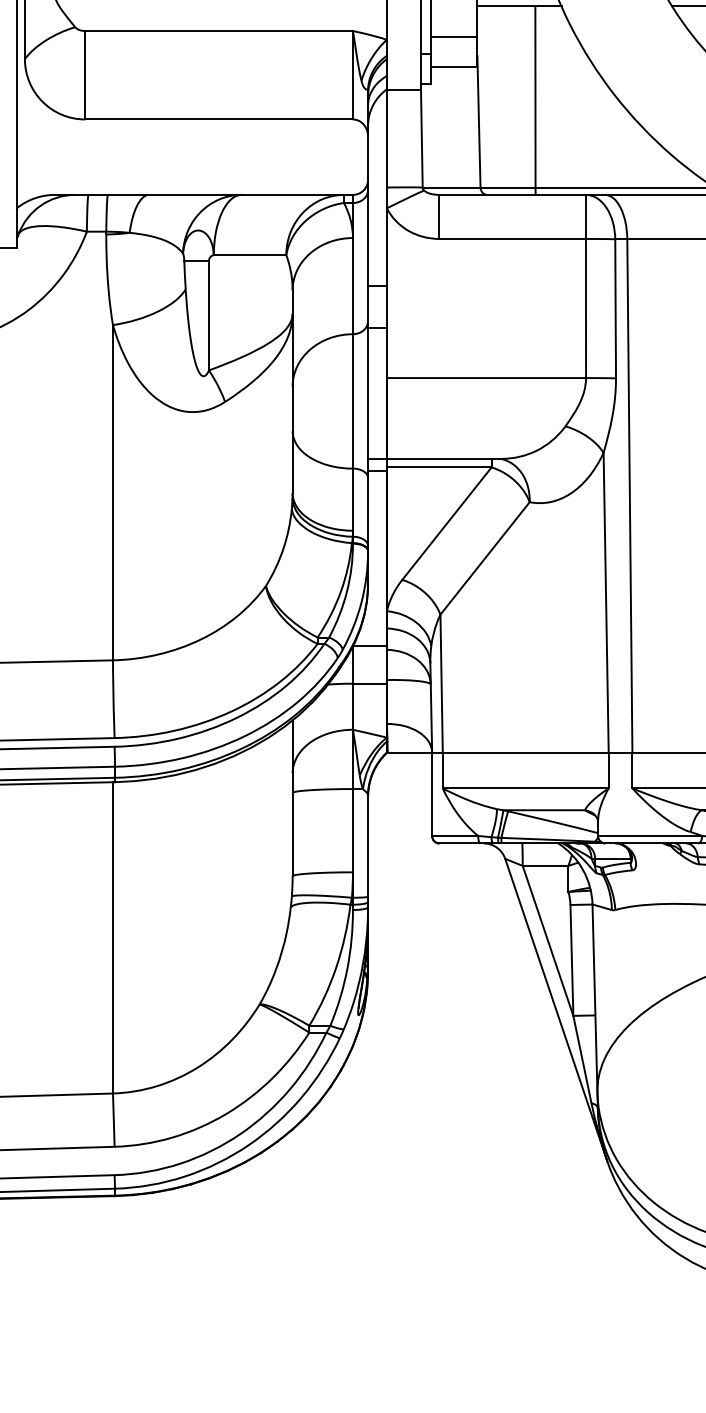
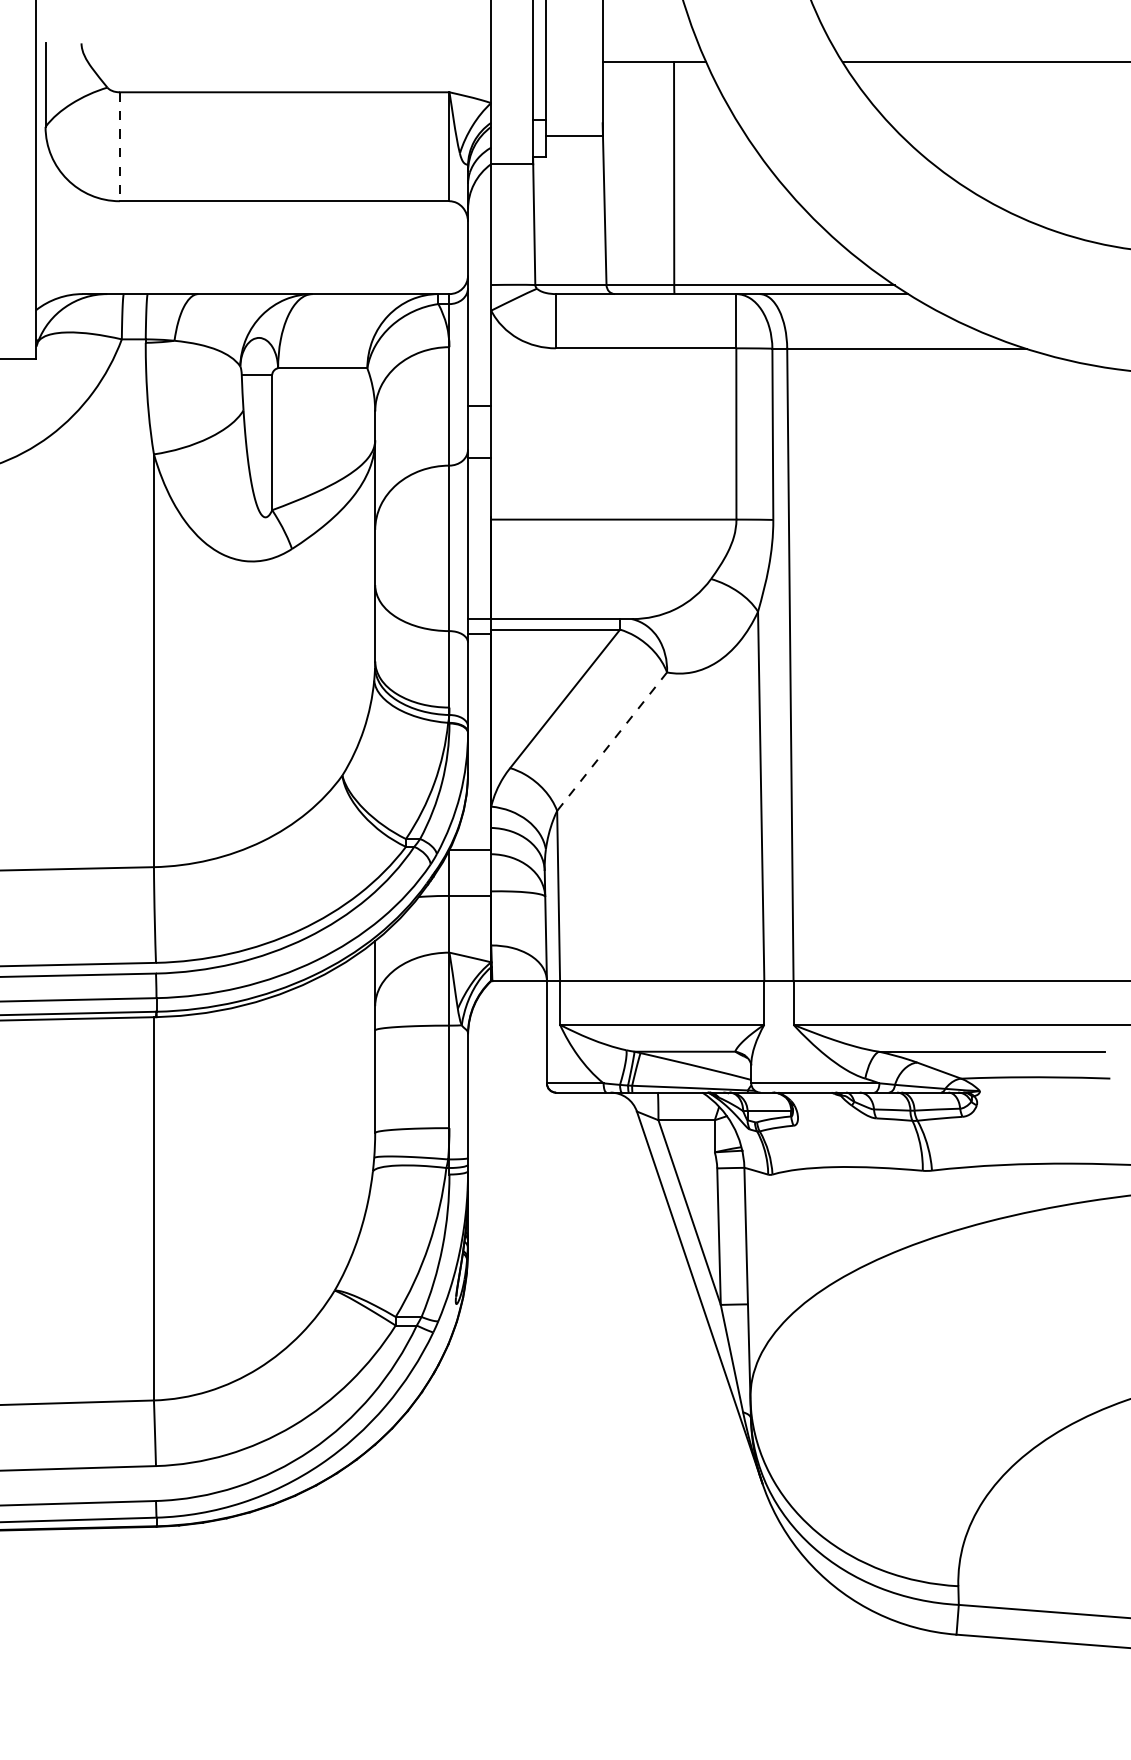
line: (454, 36) -> (574, 99), removed
line: (84, 75) -> (119, 147), solid -> dashed
line: (484, 559) -> (611, 742), solid -> dashed

